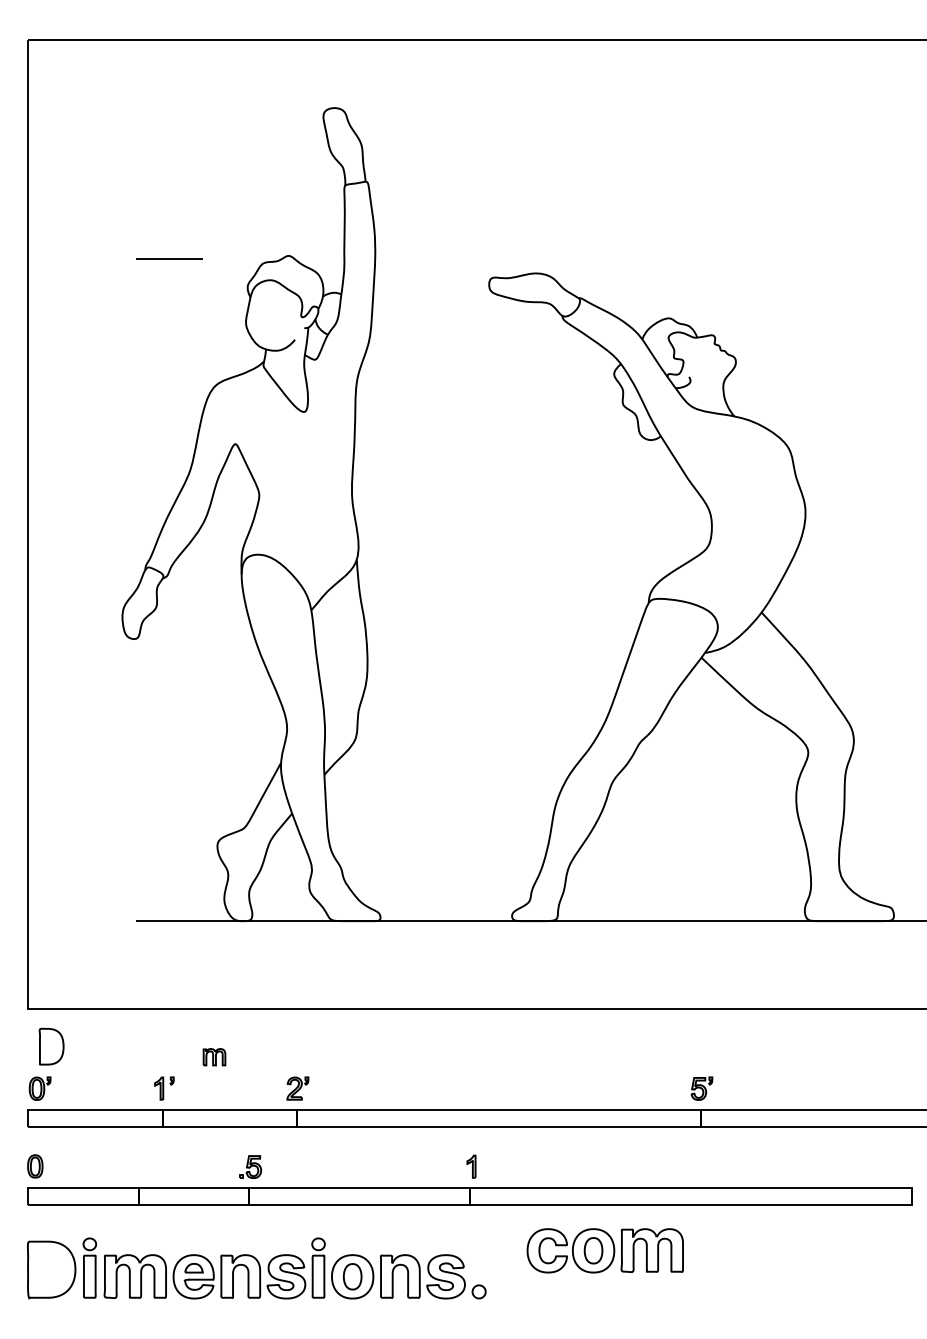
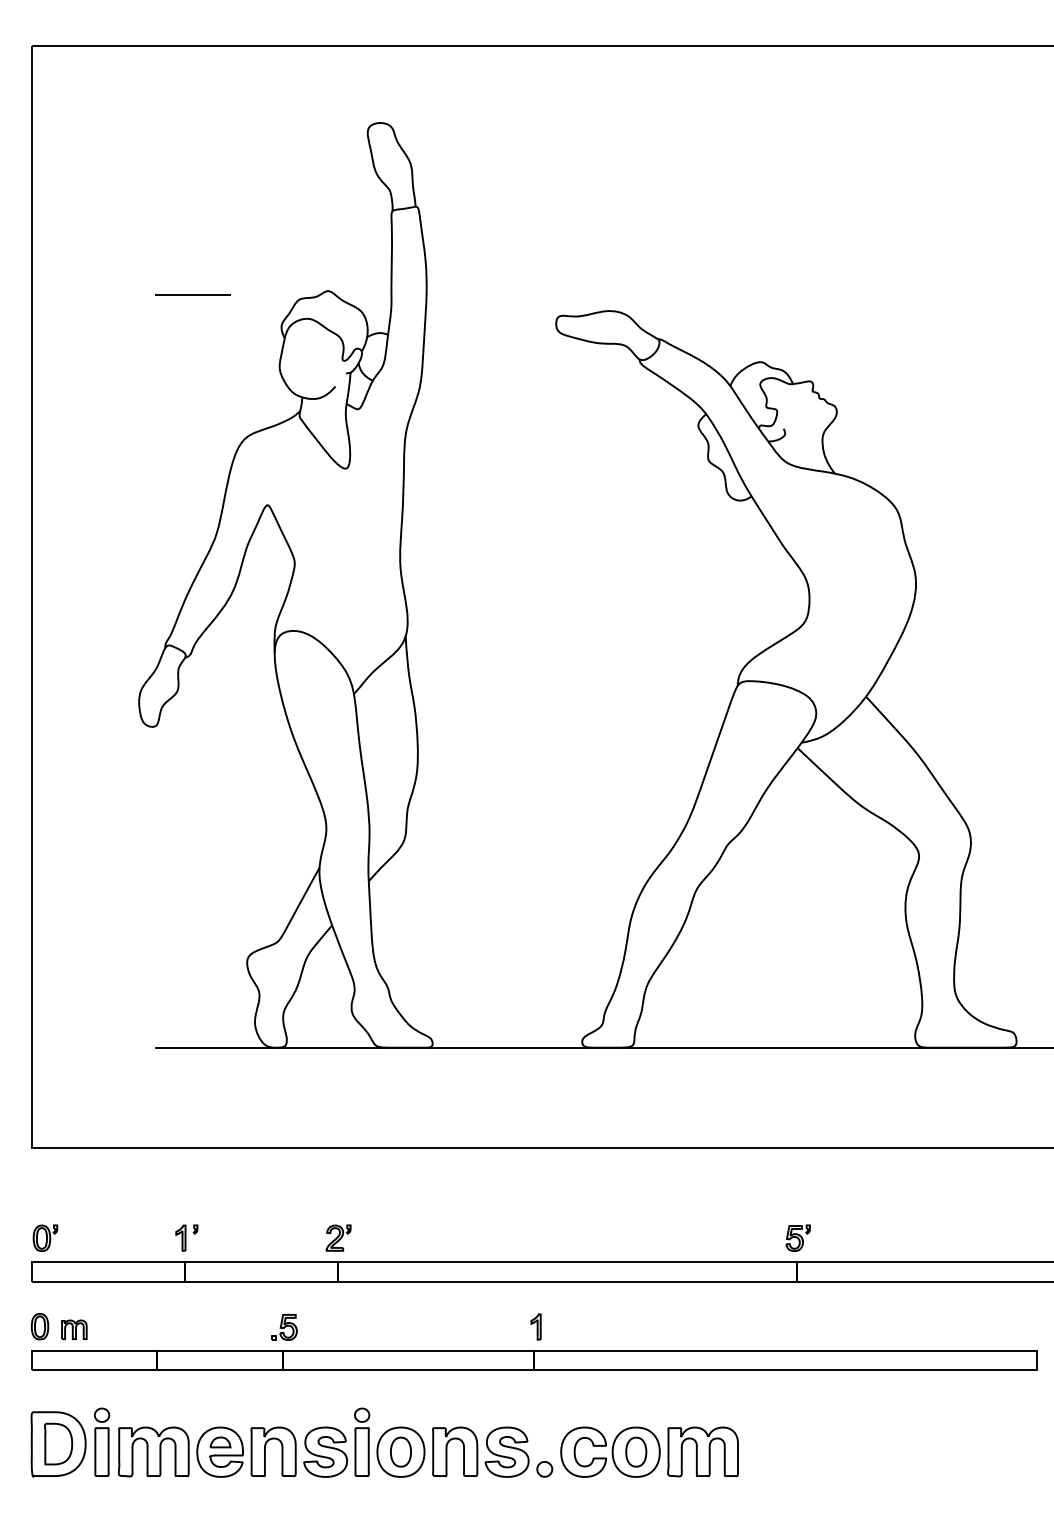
part: (51, 1046) -> (58, 1443), moved
part: (214, 1057) -> (74, 1330), moved
part: (604, 1250) -> (648, 1451), moved

